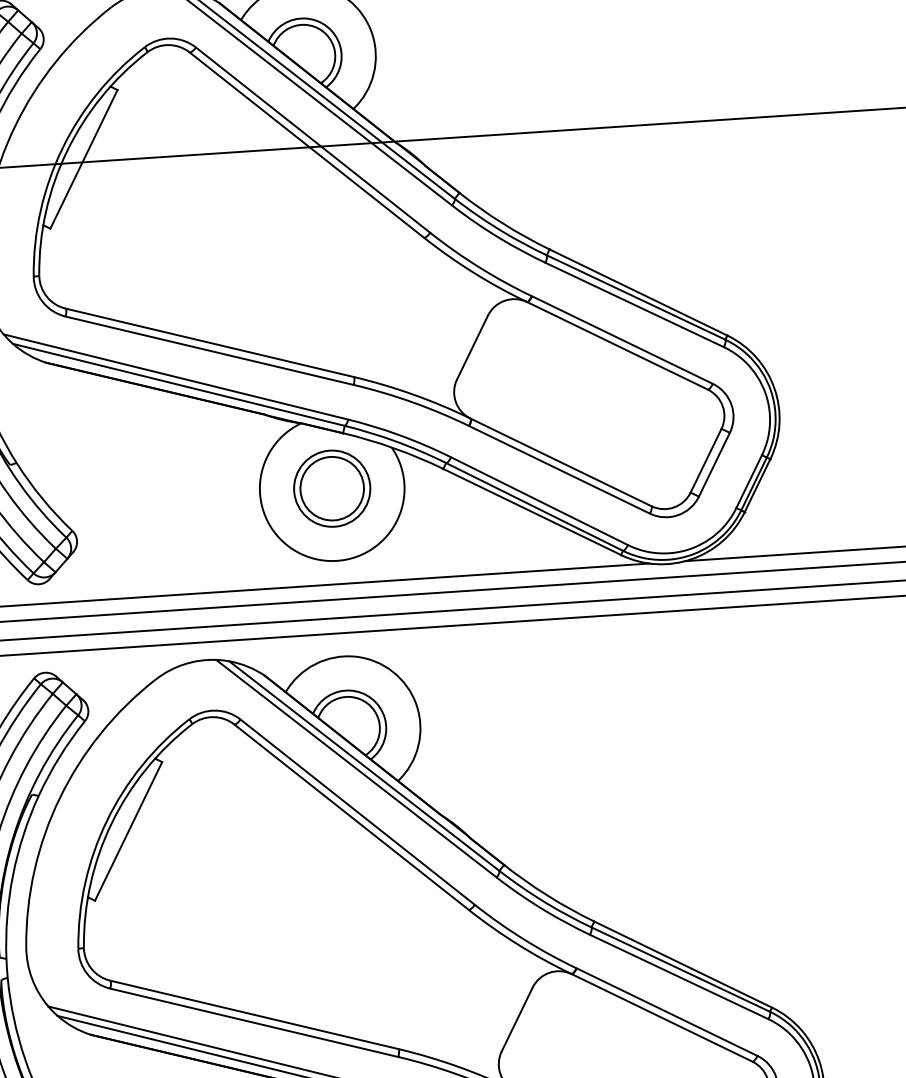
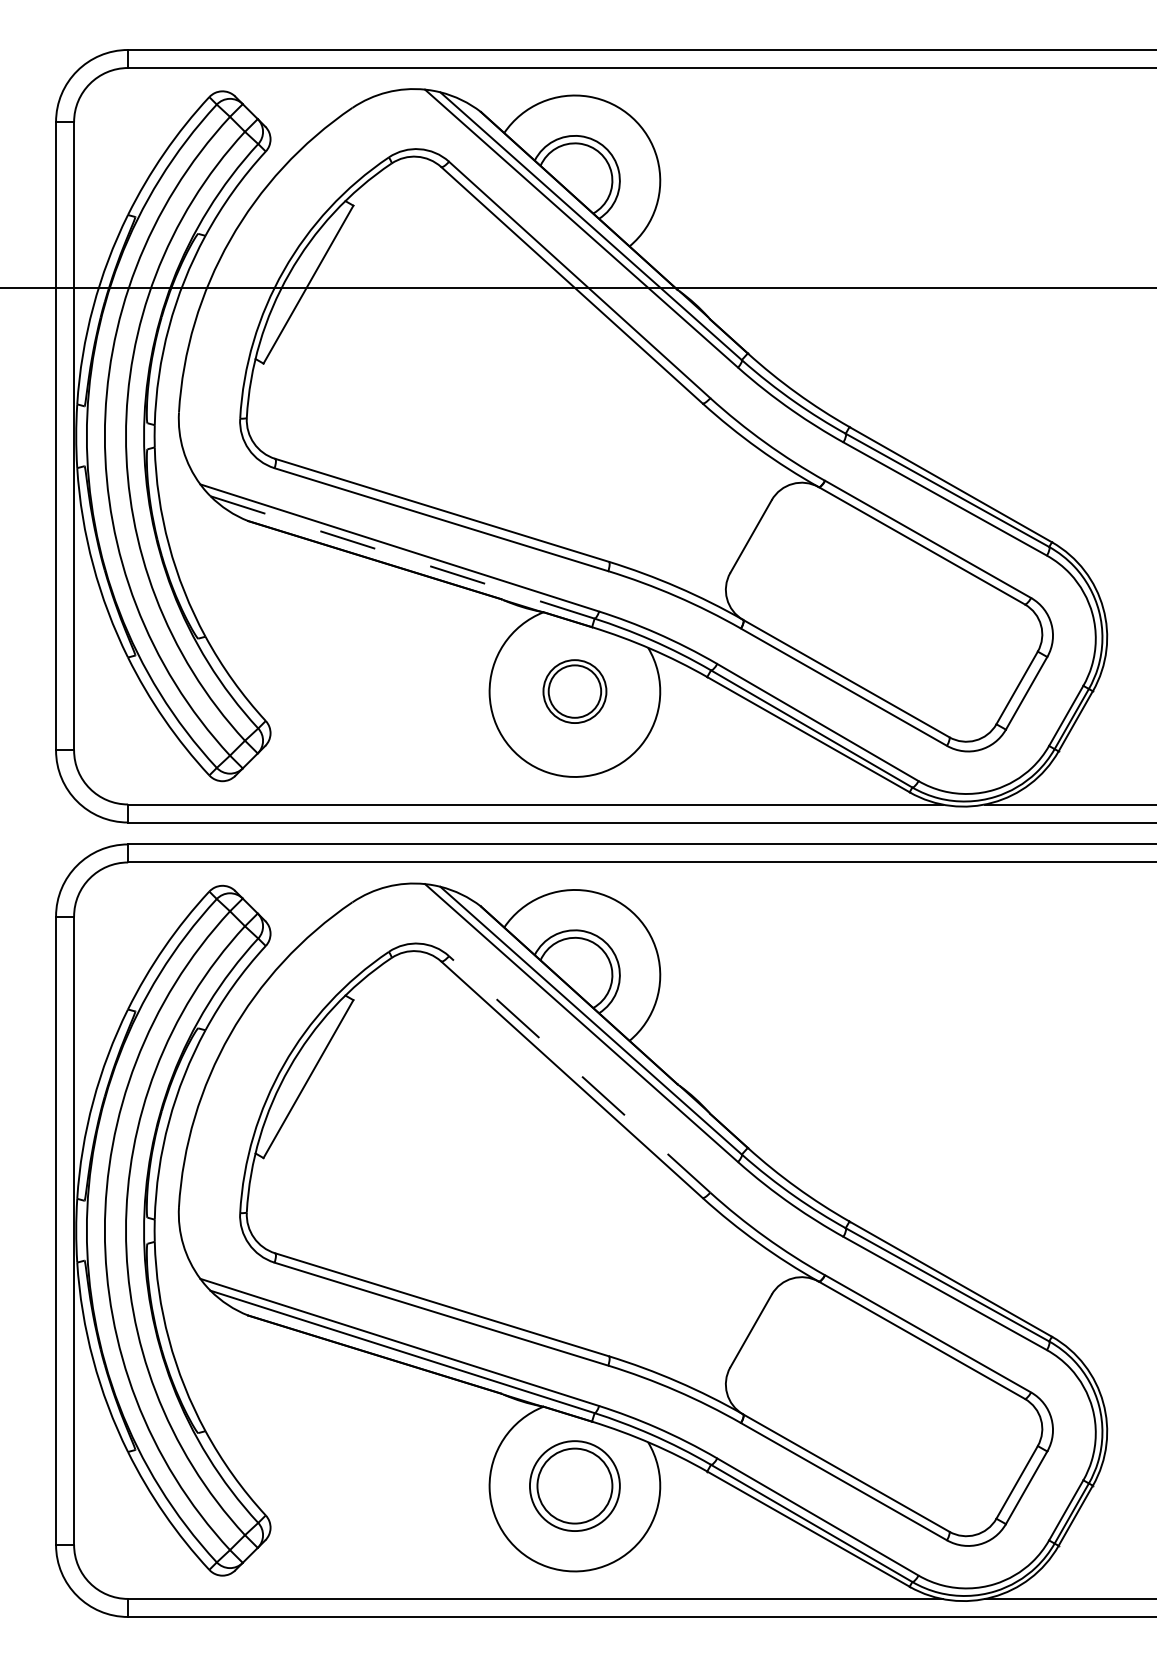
line: (178, 384) -> (402, 557), solid -> dashed
part: (331, 488) -> (574, 691), size x0.7
line: (357, 812) -> (579, 1074), solid -> dashed

